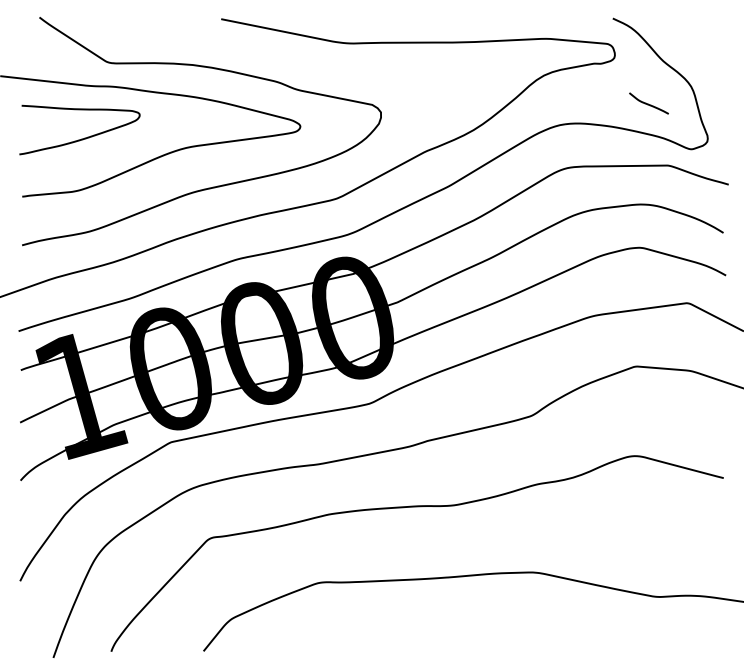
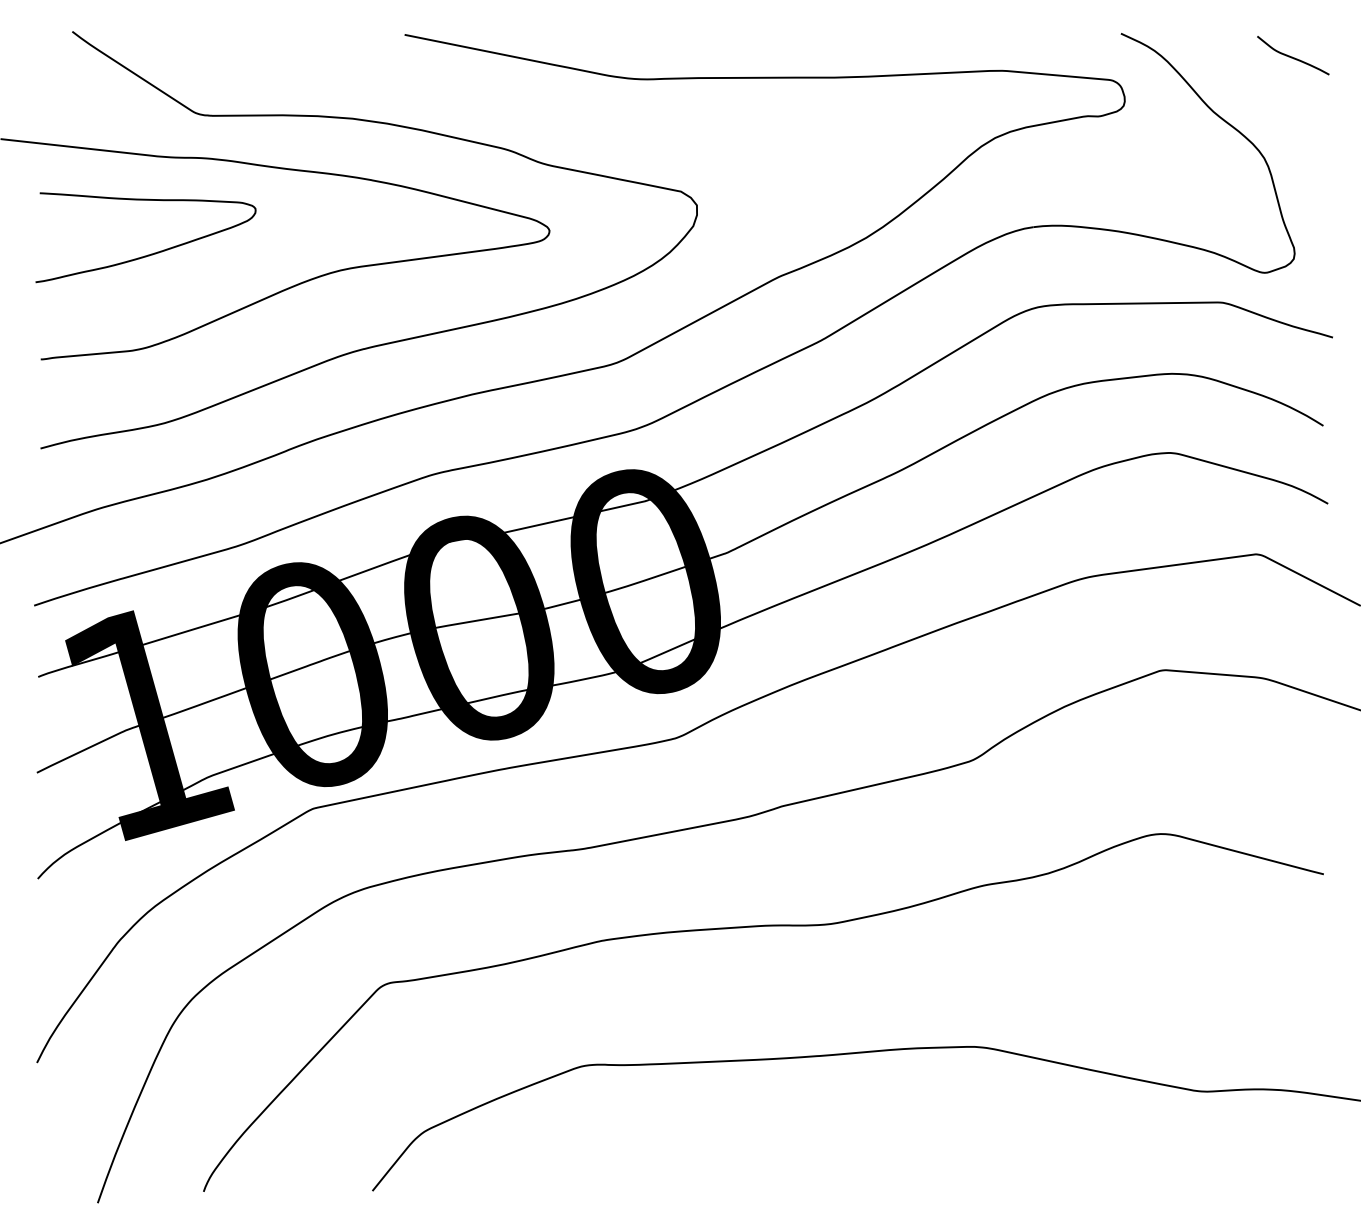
curve: (648, 103) -> (1292, 55), moved

